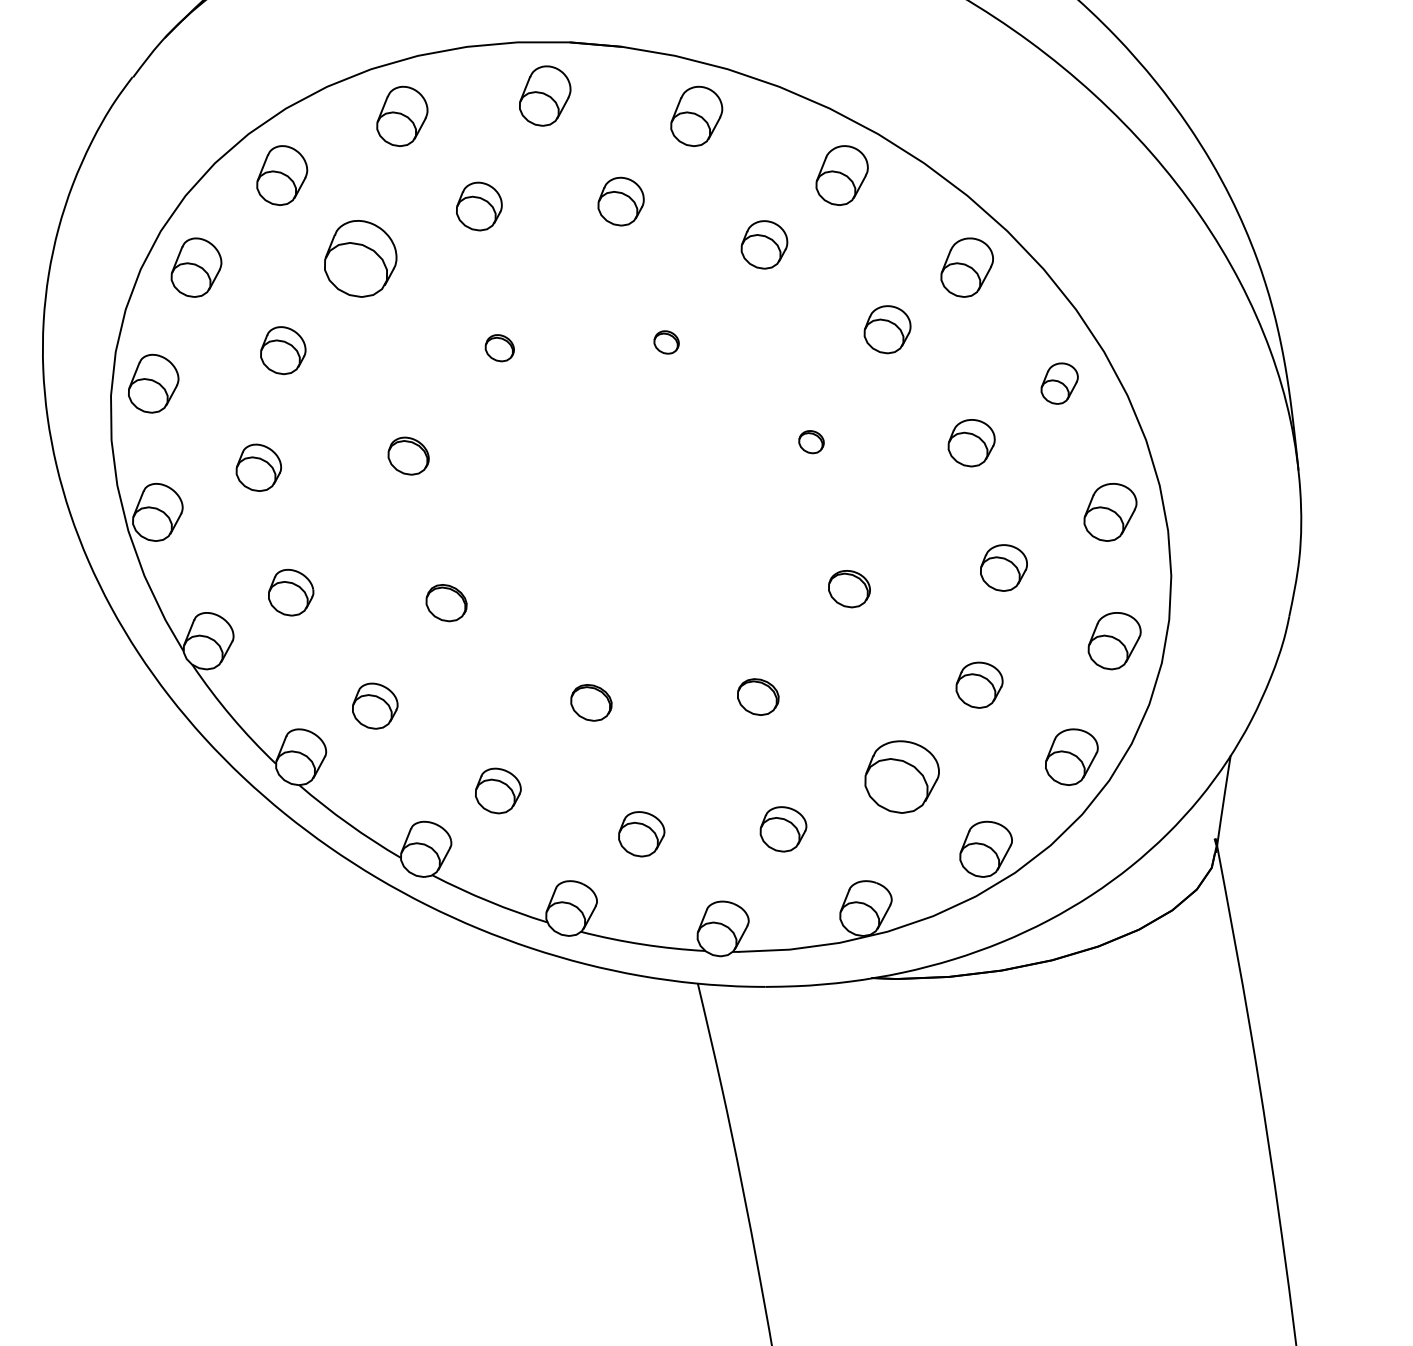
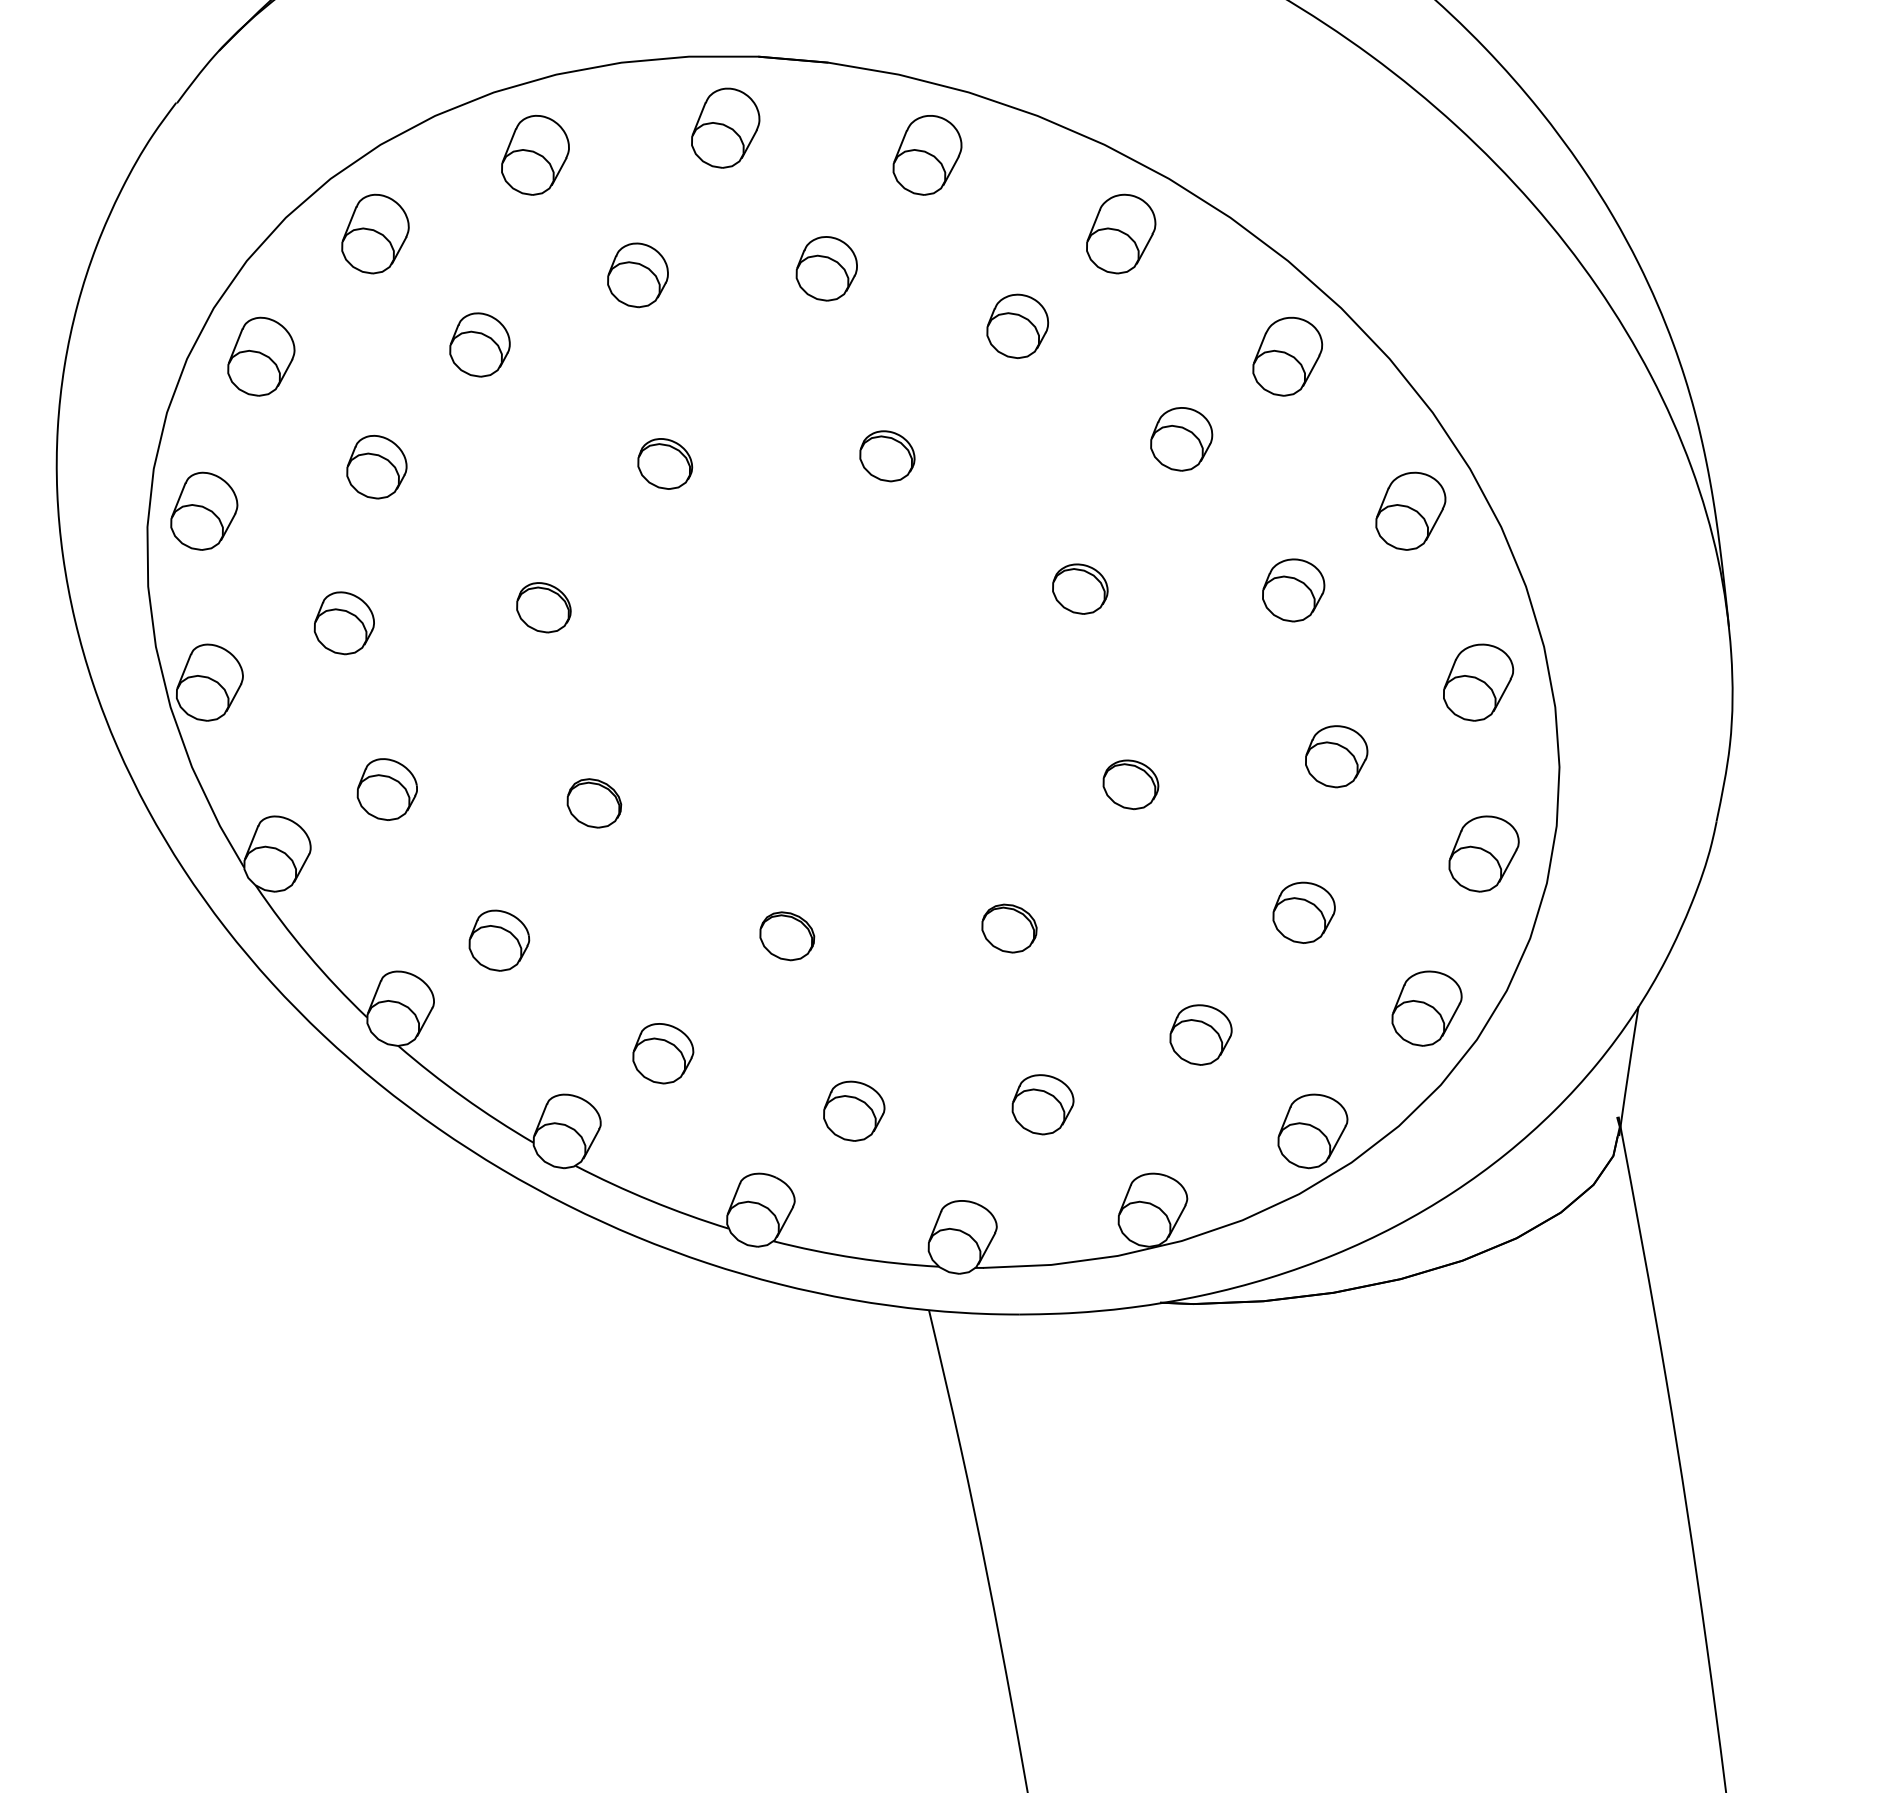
part: (360, 258) -> (479, 344), size x0.62
part: (666, 342) -> (887, 456), size x1.67
part: (500, 347) -> (665, 463), size x1.43
part: (1059, 383) -> (1410, 510), size x1.43
part: (811, 441) -> (1080, 588), size x1.67
part: (901, 776) -> (1200, 1034), size x0.62

